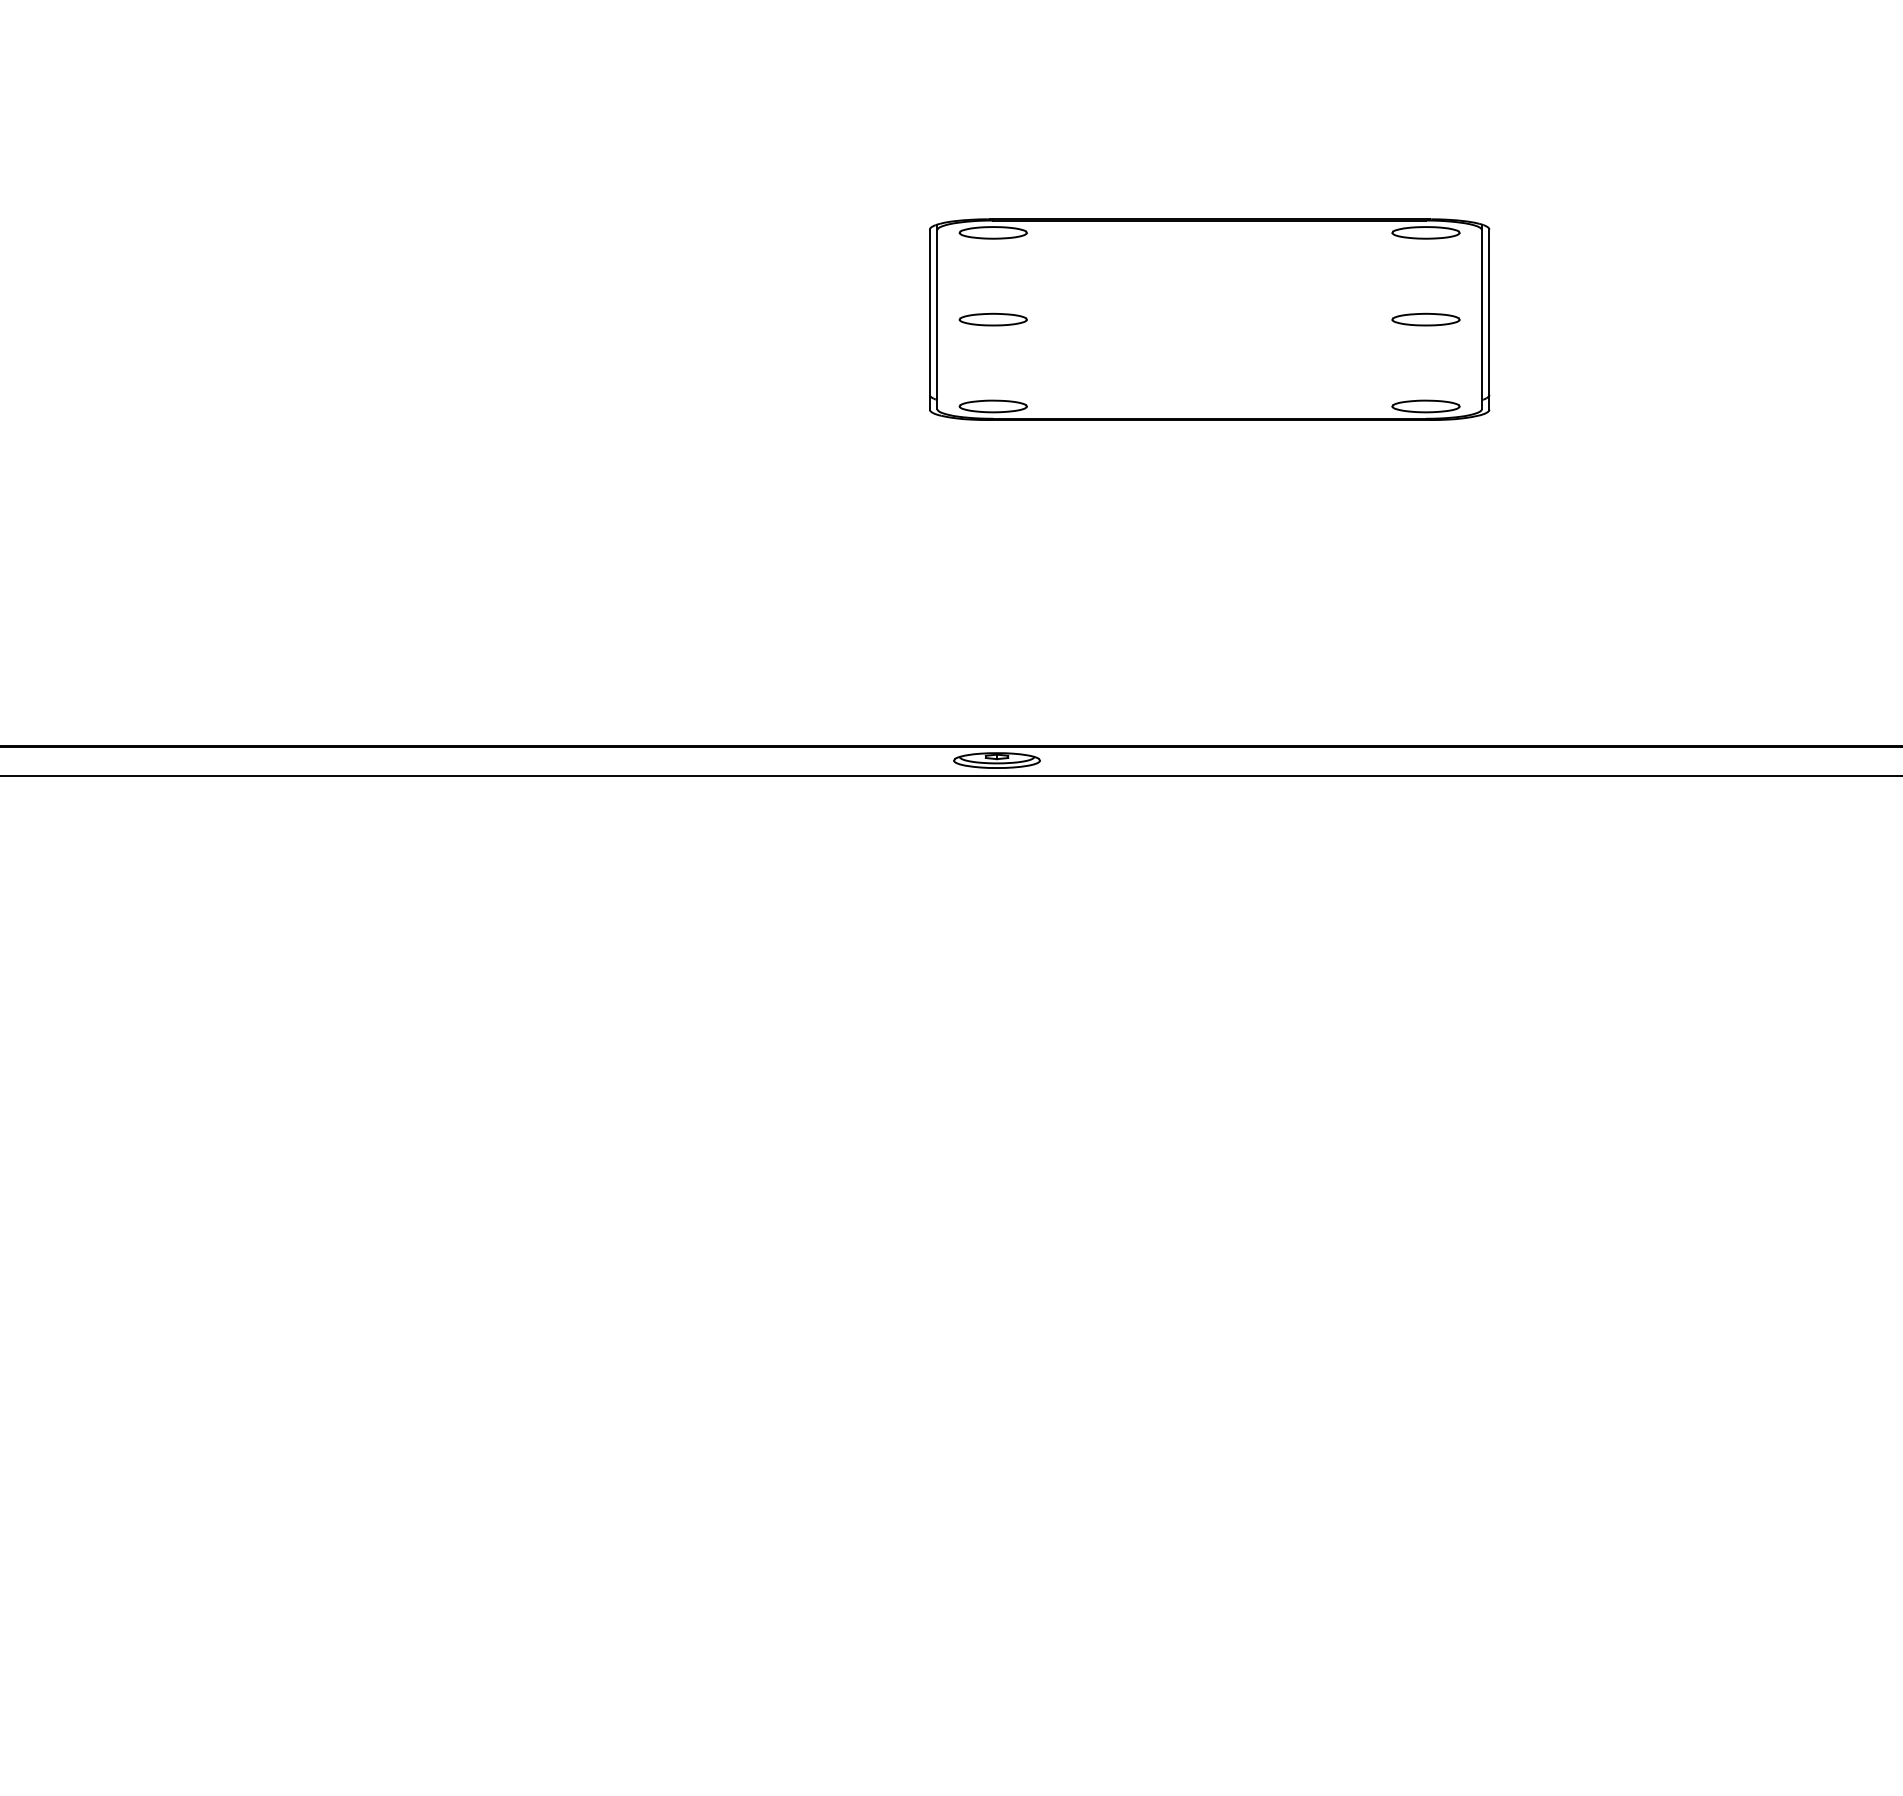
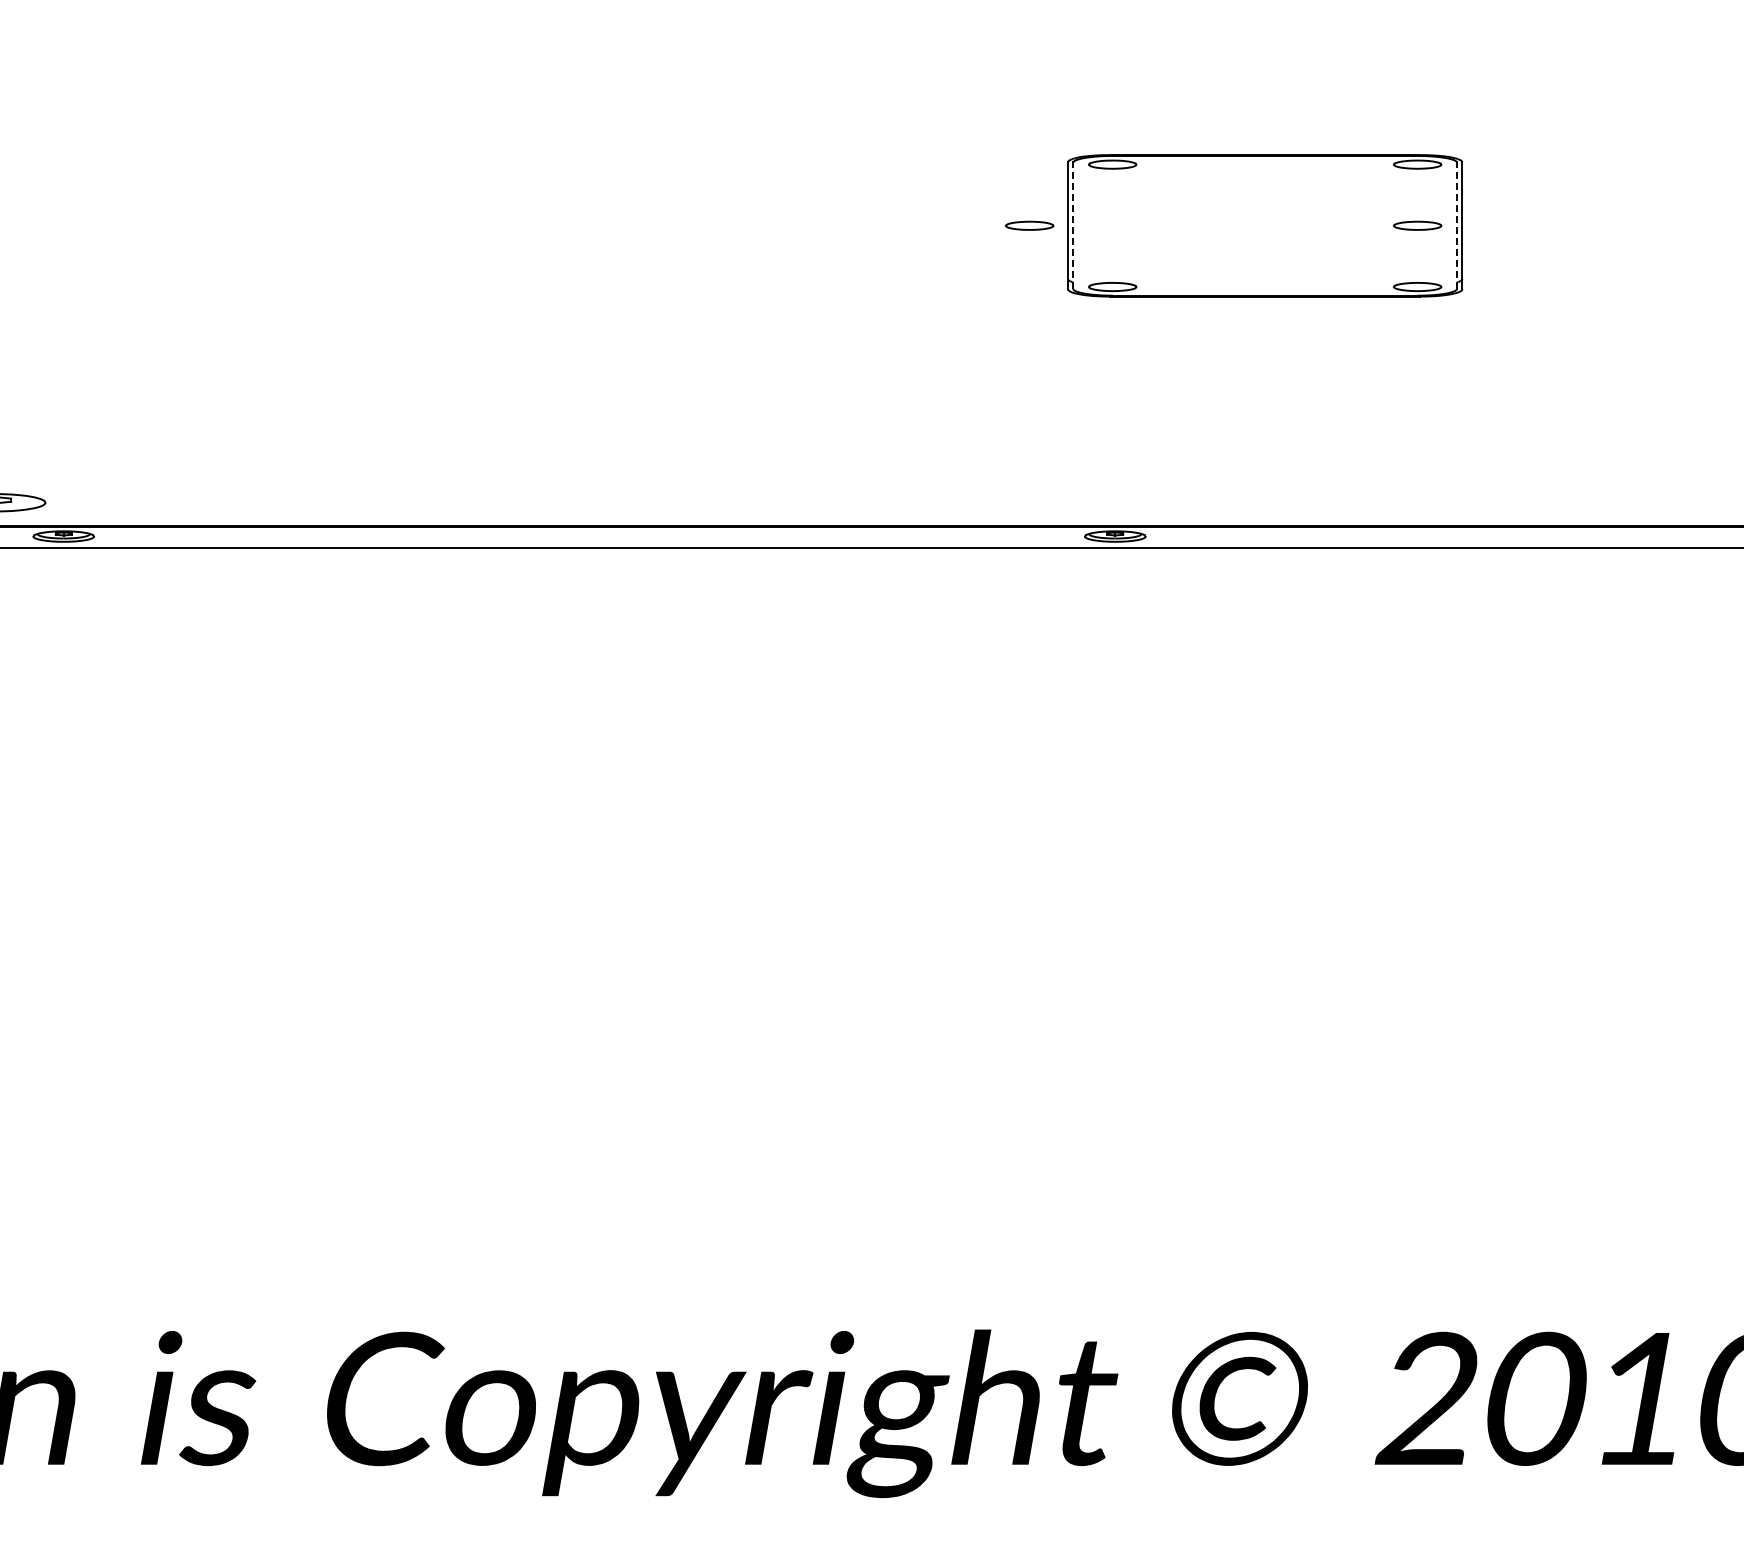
line: (937, 316) -> (1073, 223), solid -> dashed
line: (1482, 316) -> (1457, 223), solid -> dashed
part: (993, 319) -> (1029, 225), moved

